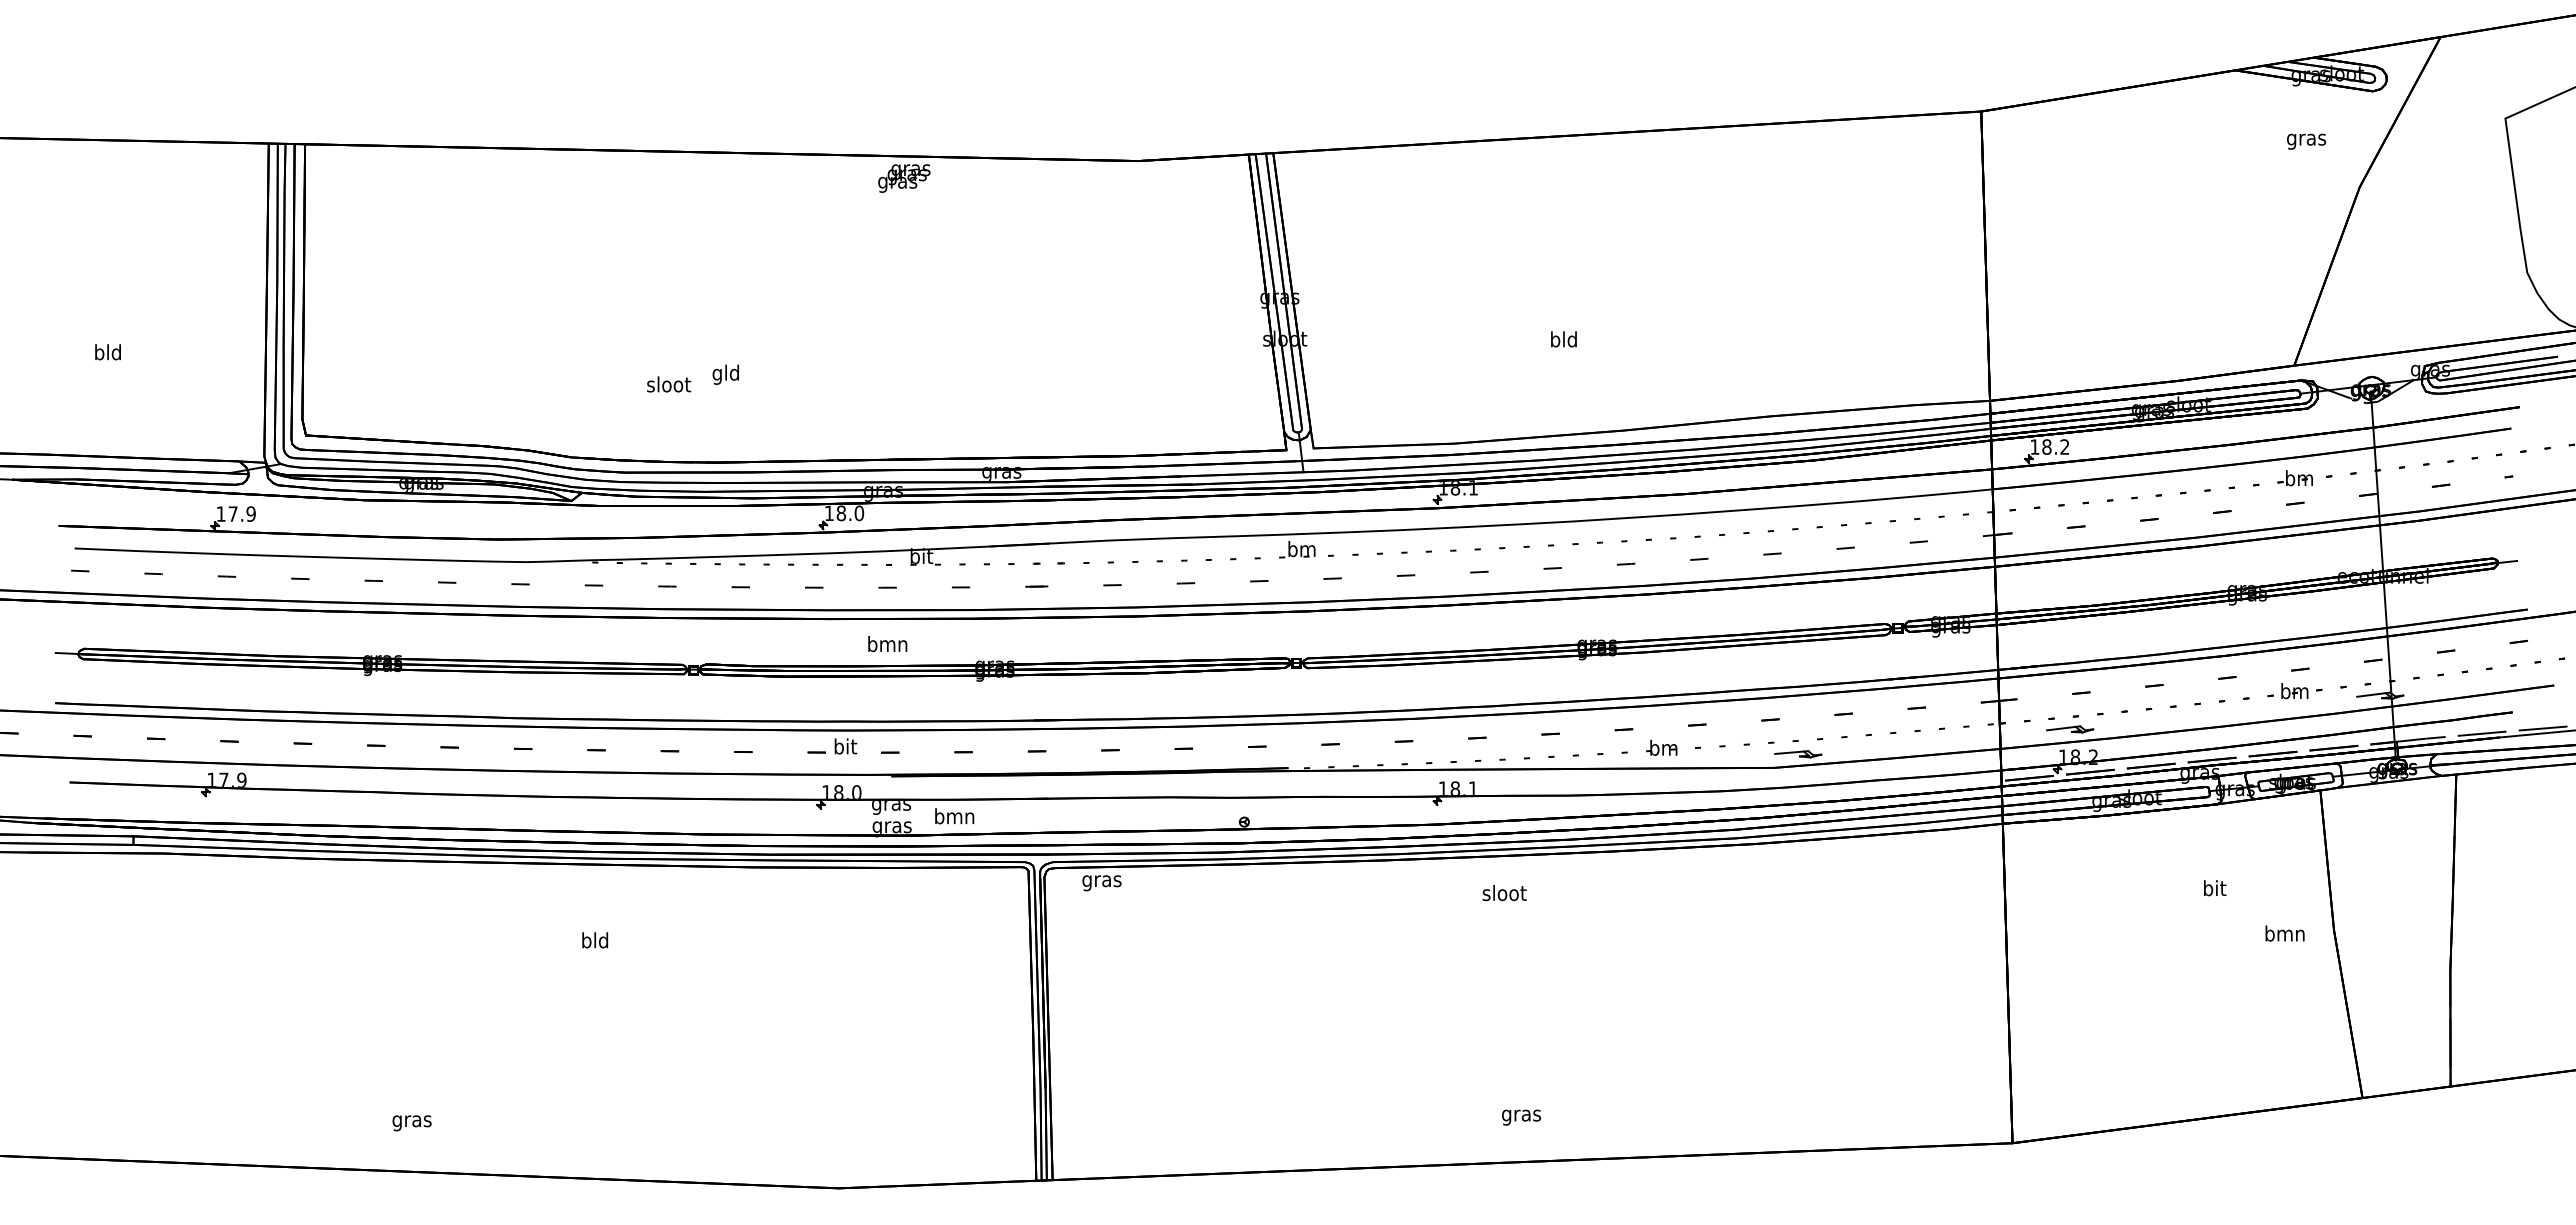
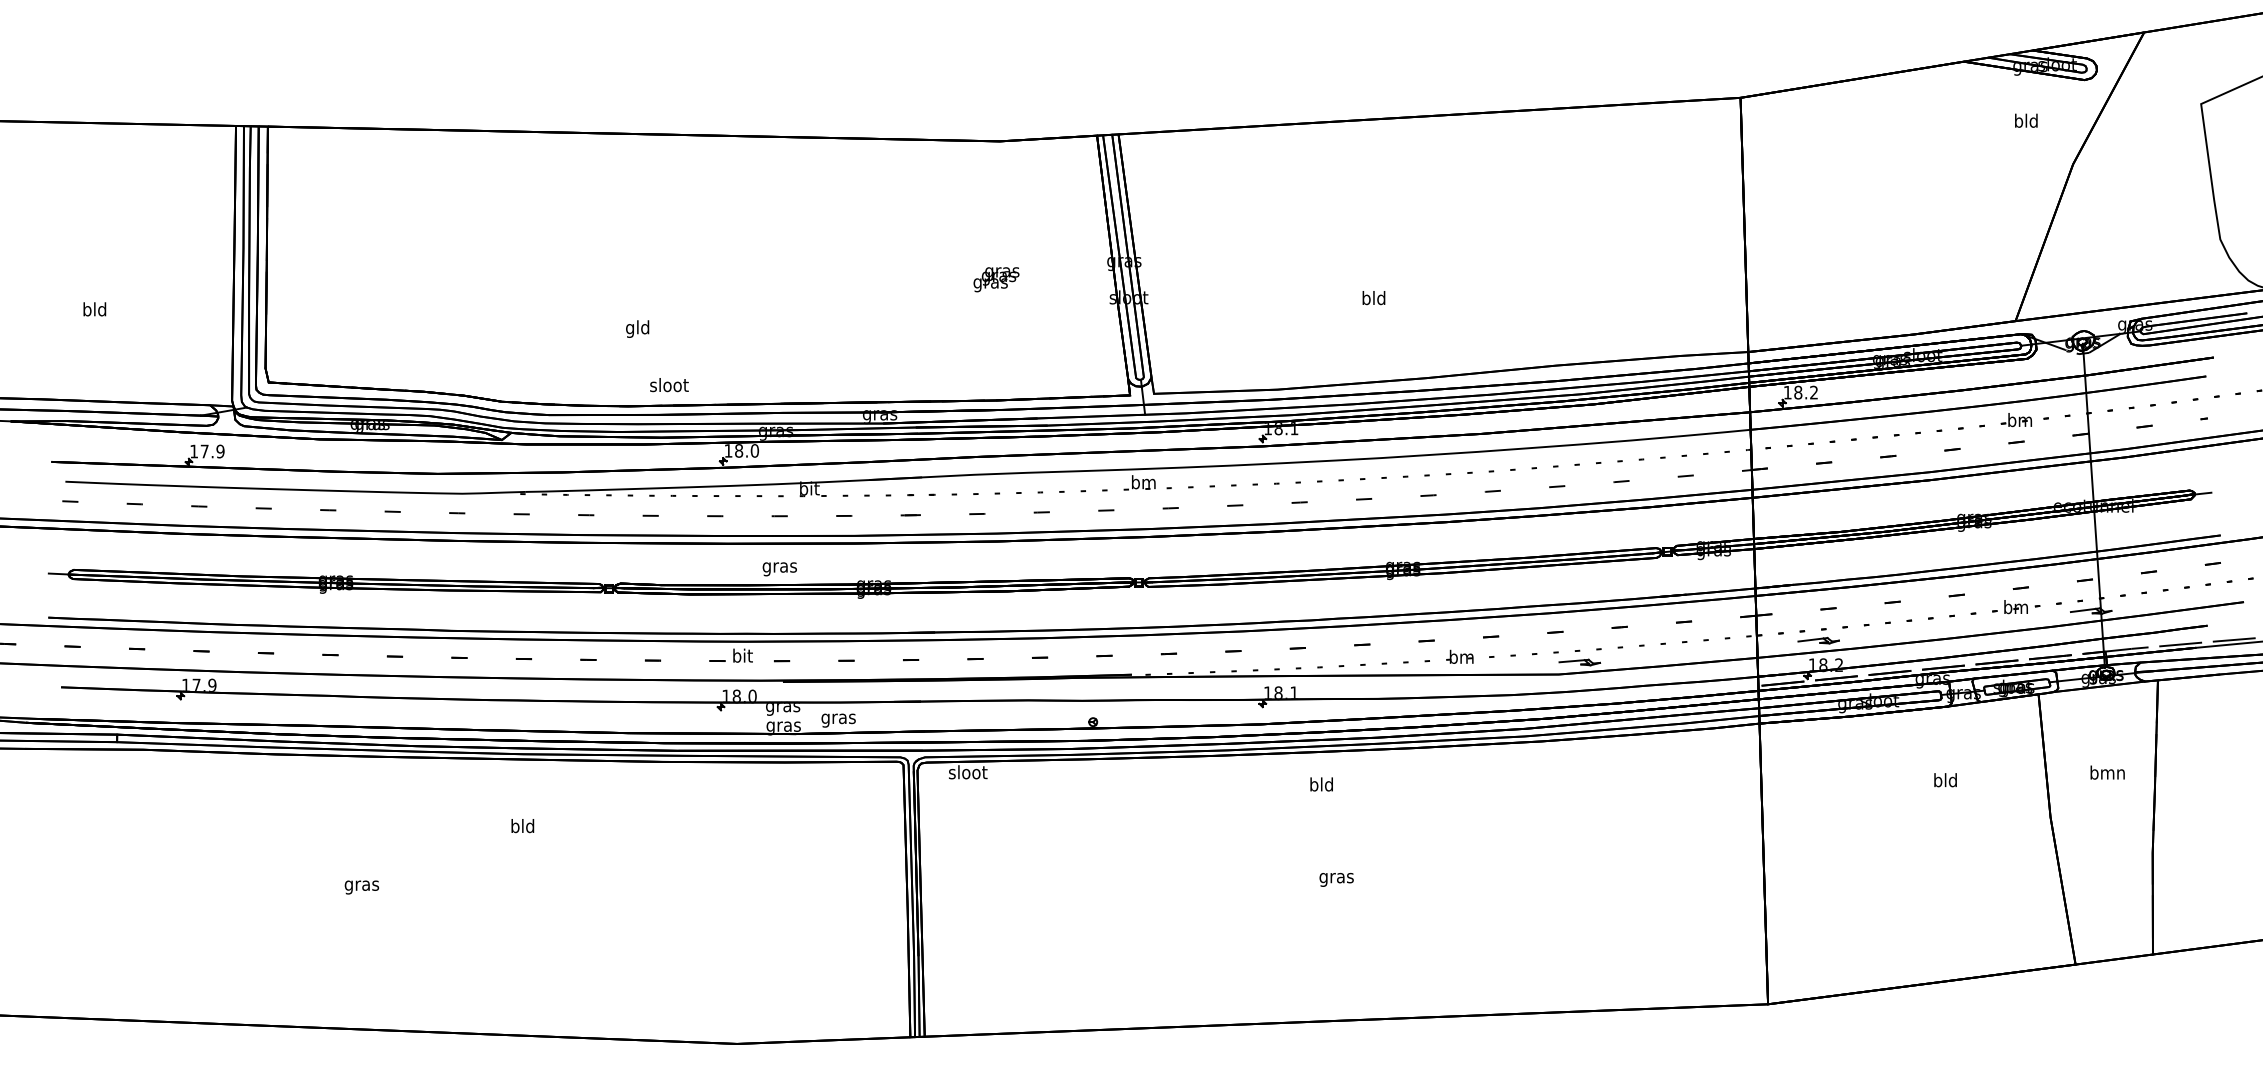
text: (2306, 139) -> (2026, 122), gras -> bld
text: (904, 178) -> (996, 279), moved
text: (669, 384) -> (669, 385), moved
text: (887, 646) -> (779, 567), bmn -> gras
text: (954, 818) -> (838, 718), bmn -> gras
text: (1102, 881) -> (968, 774), gras -> sloot
text: (2214, 888) -> (1945, 780), bit -> bld
text: (1504, 893) -> (1321, 784), sloot -> bld
text: (2284, 933) -> (2107, 772), moved
text: (1521, 1117) -> (1336, 879), moved
text: (411, 1123) -> (361, 887), moved

